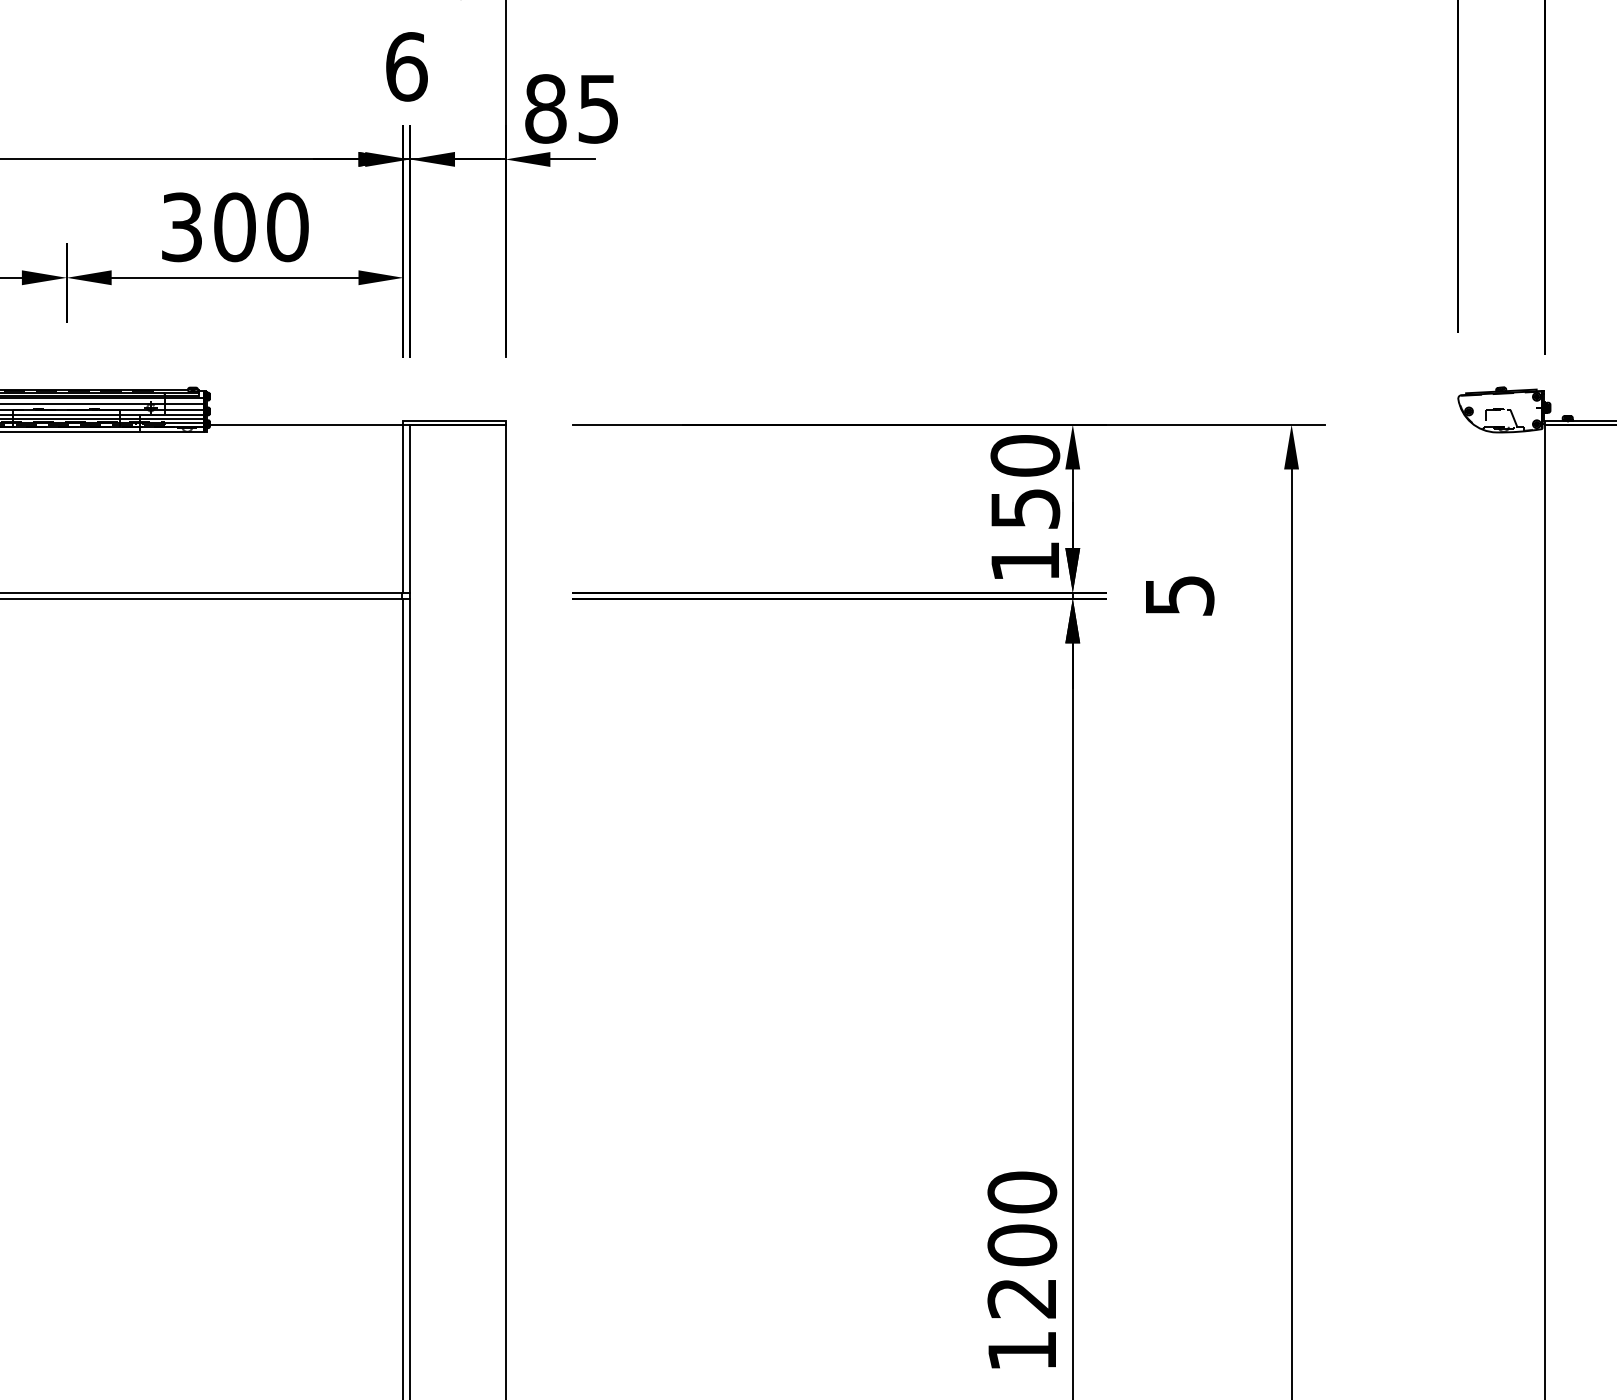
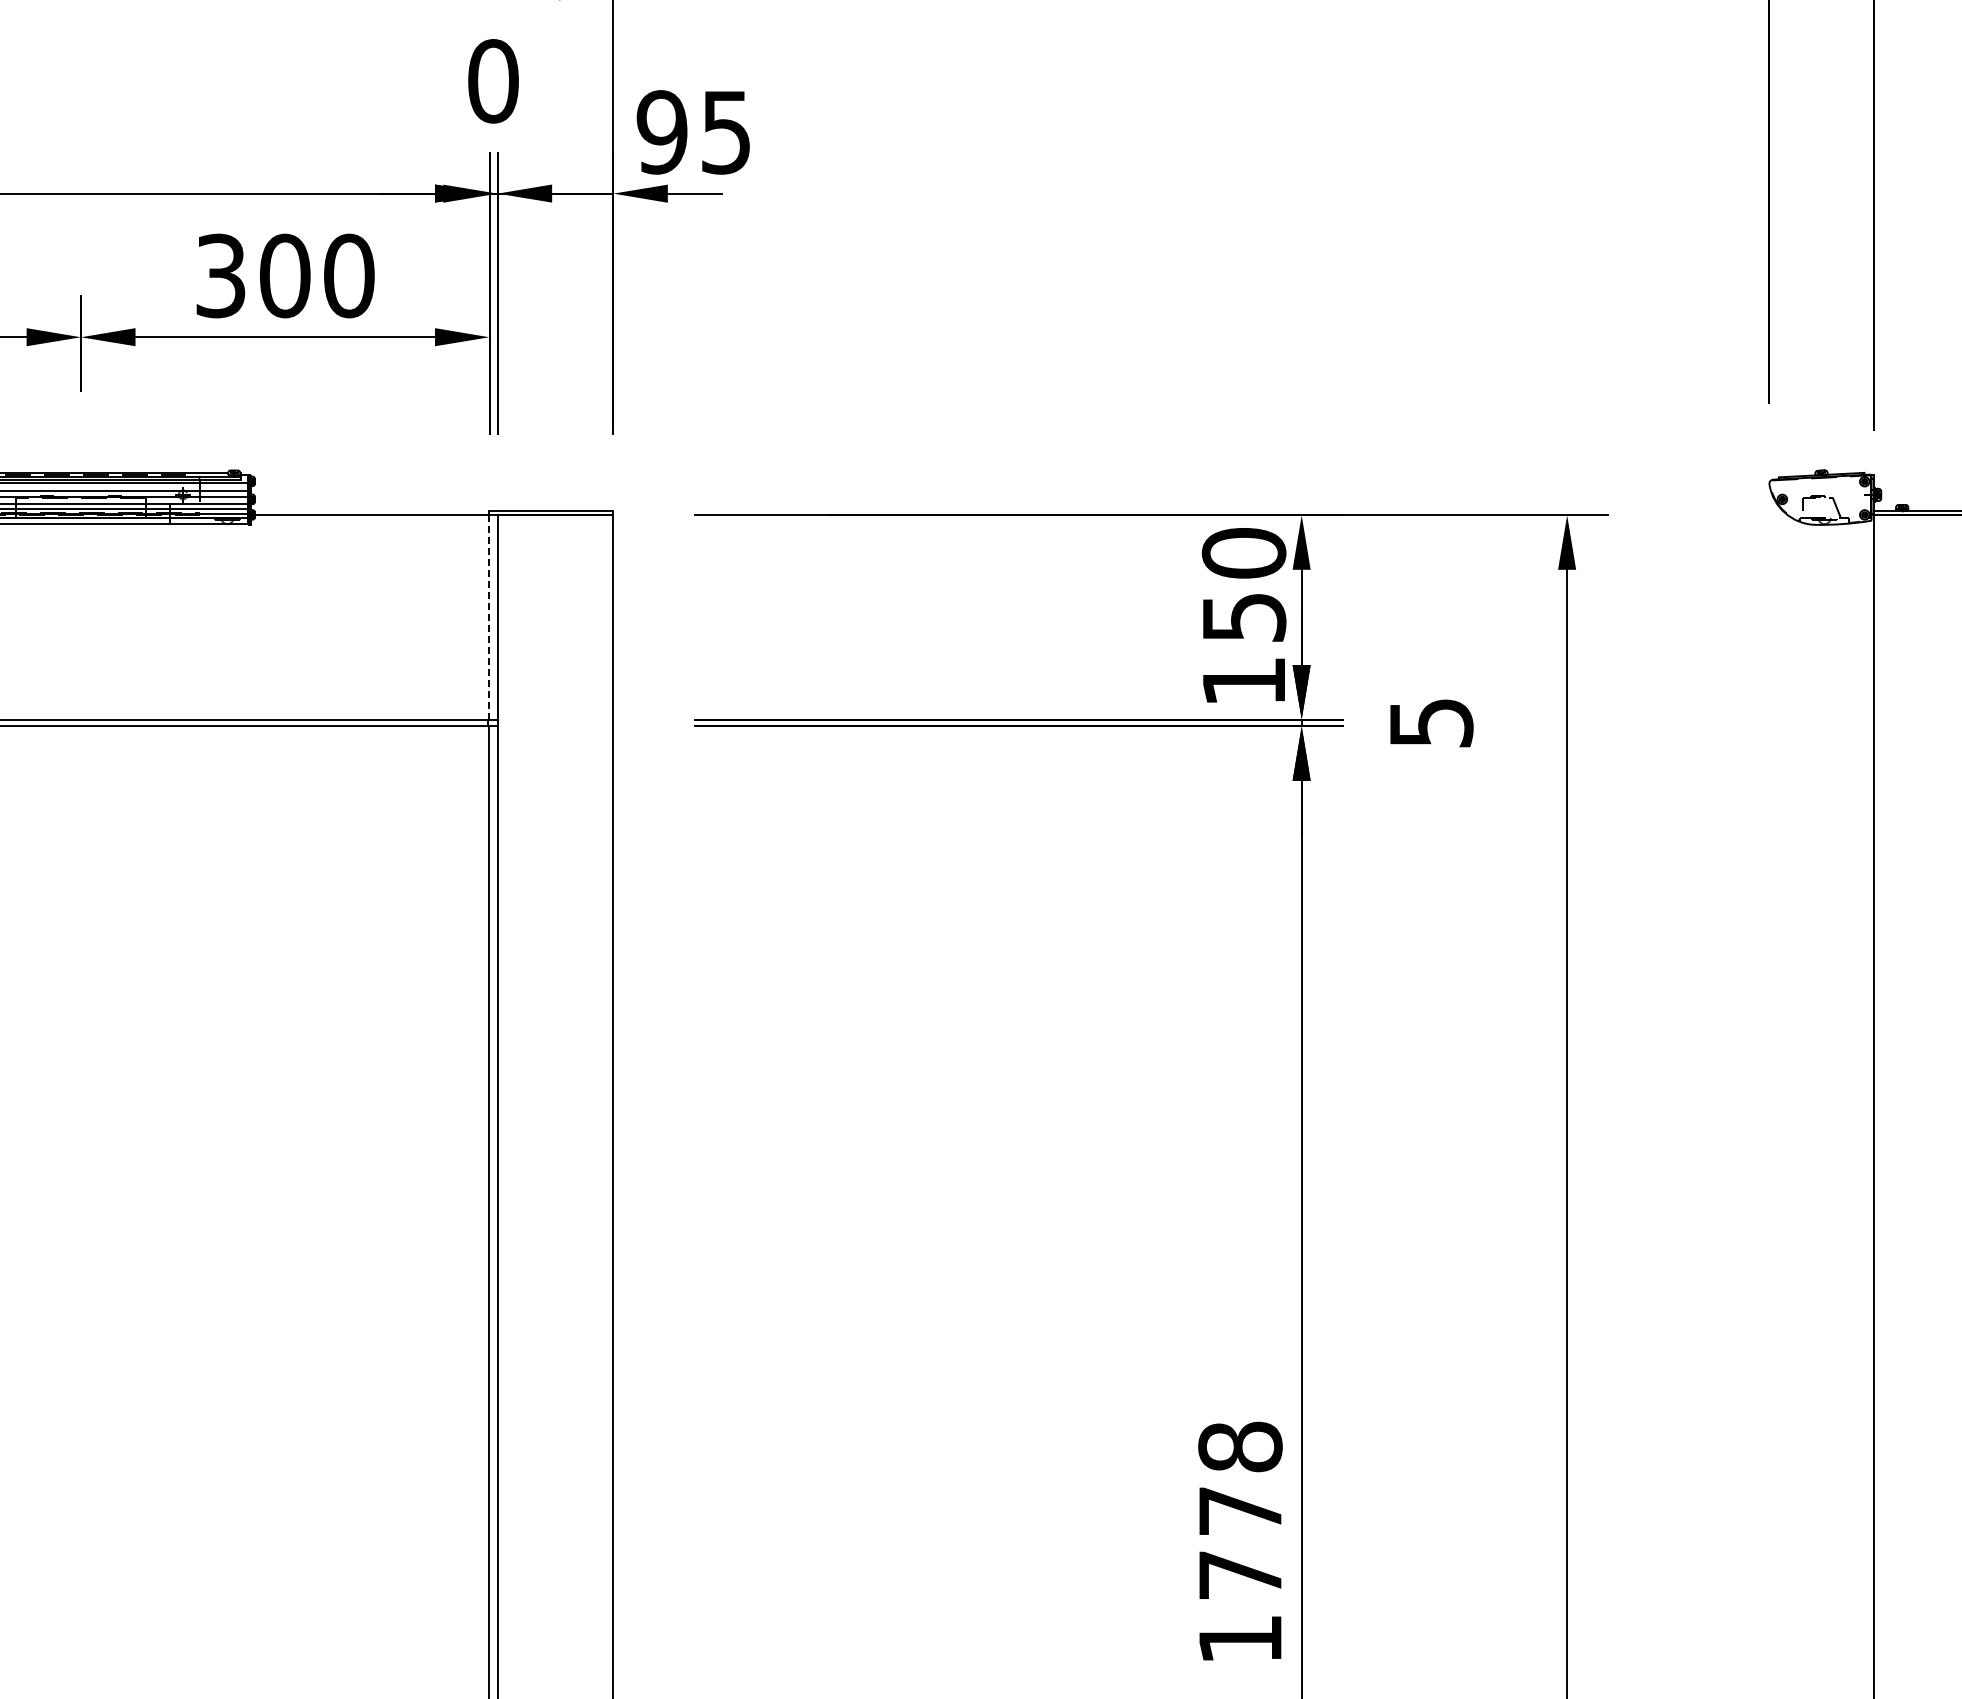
text: (406, 67) -> (493, 81), 6 -> 0
text: (545, 109) -> (661, 132), 85 -> 95
line: (403, 508) -> (489, 617), solid -> dashed
text: (1022, 1244) -> (1240, 1510), 1200 -> 1778

